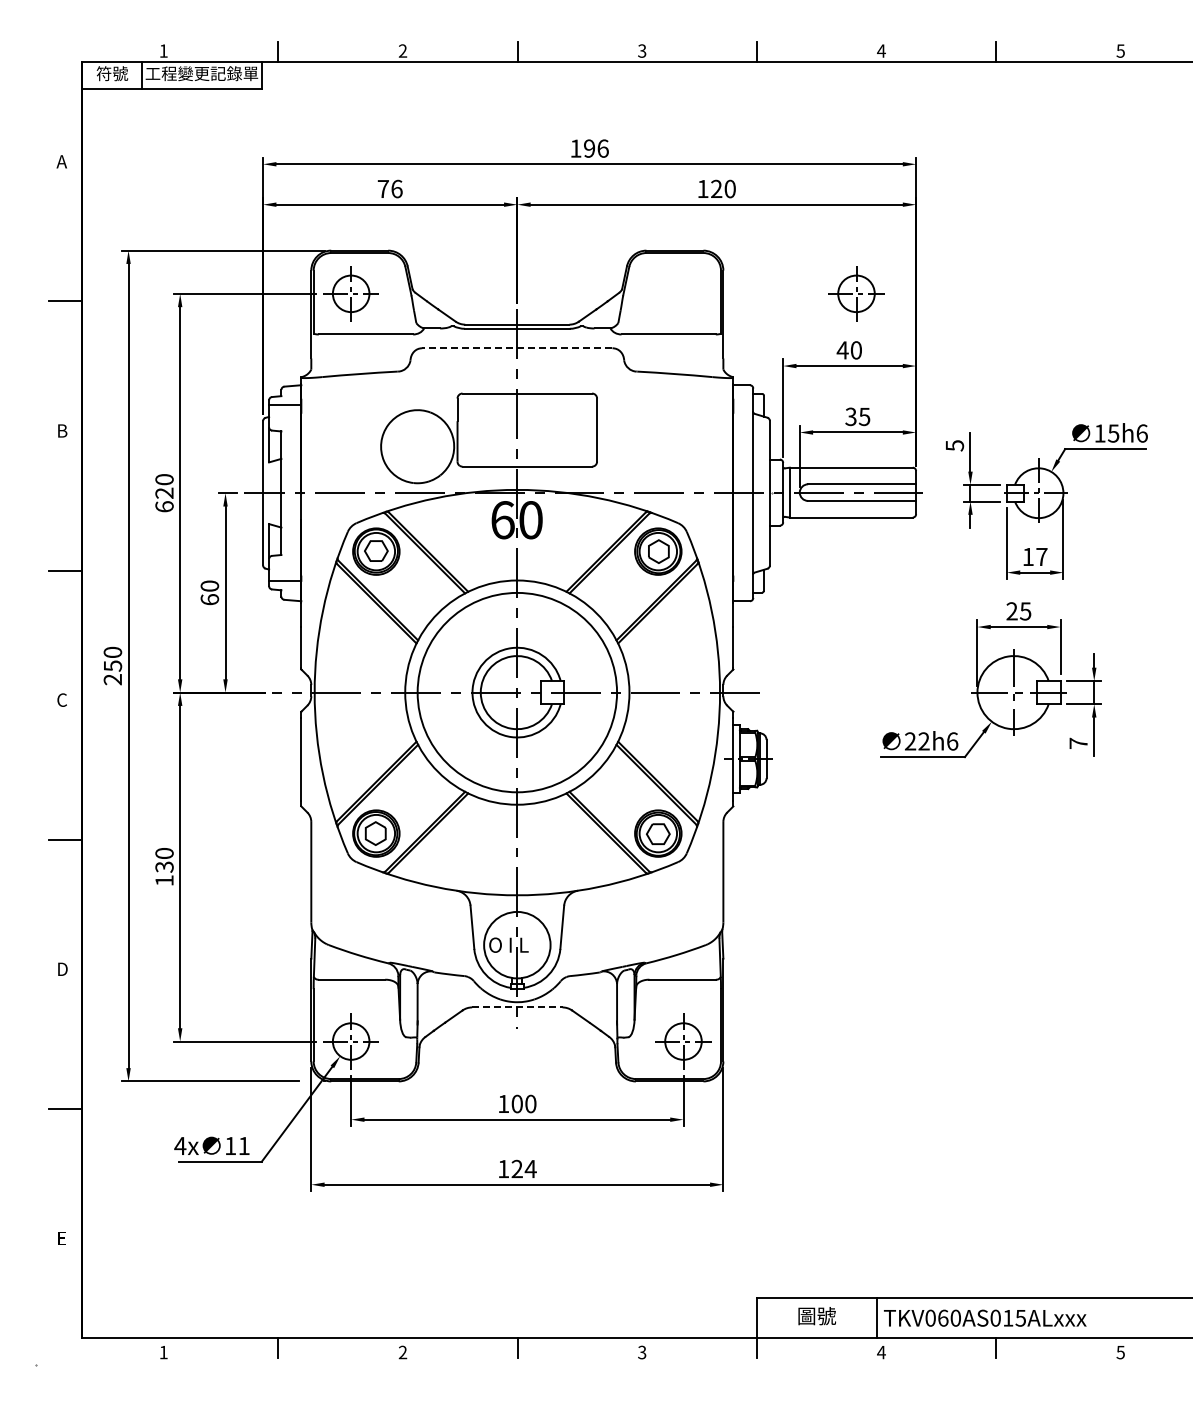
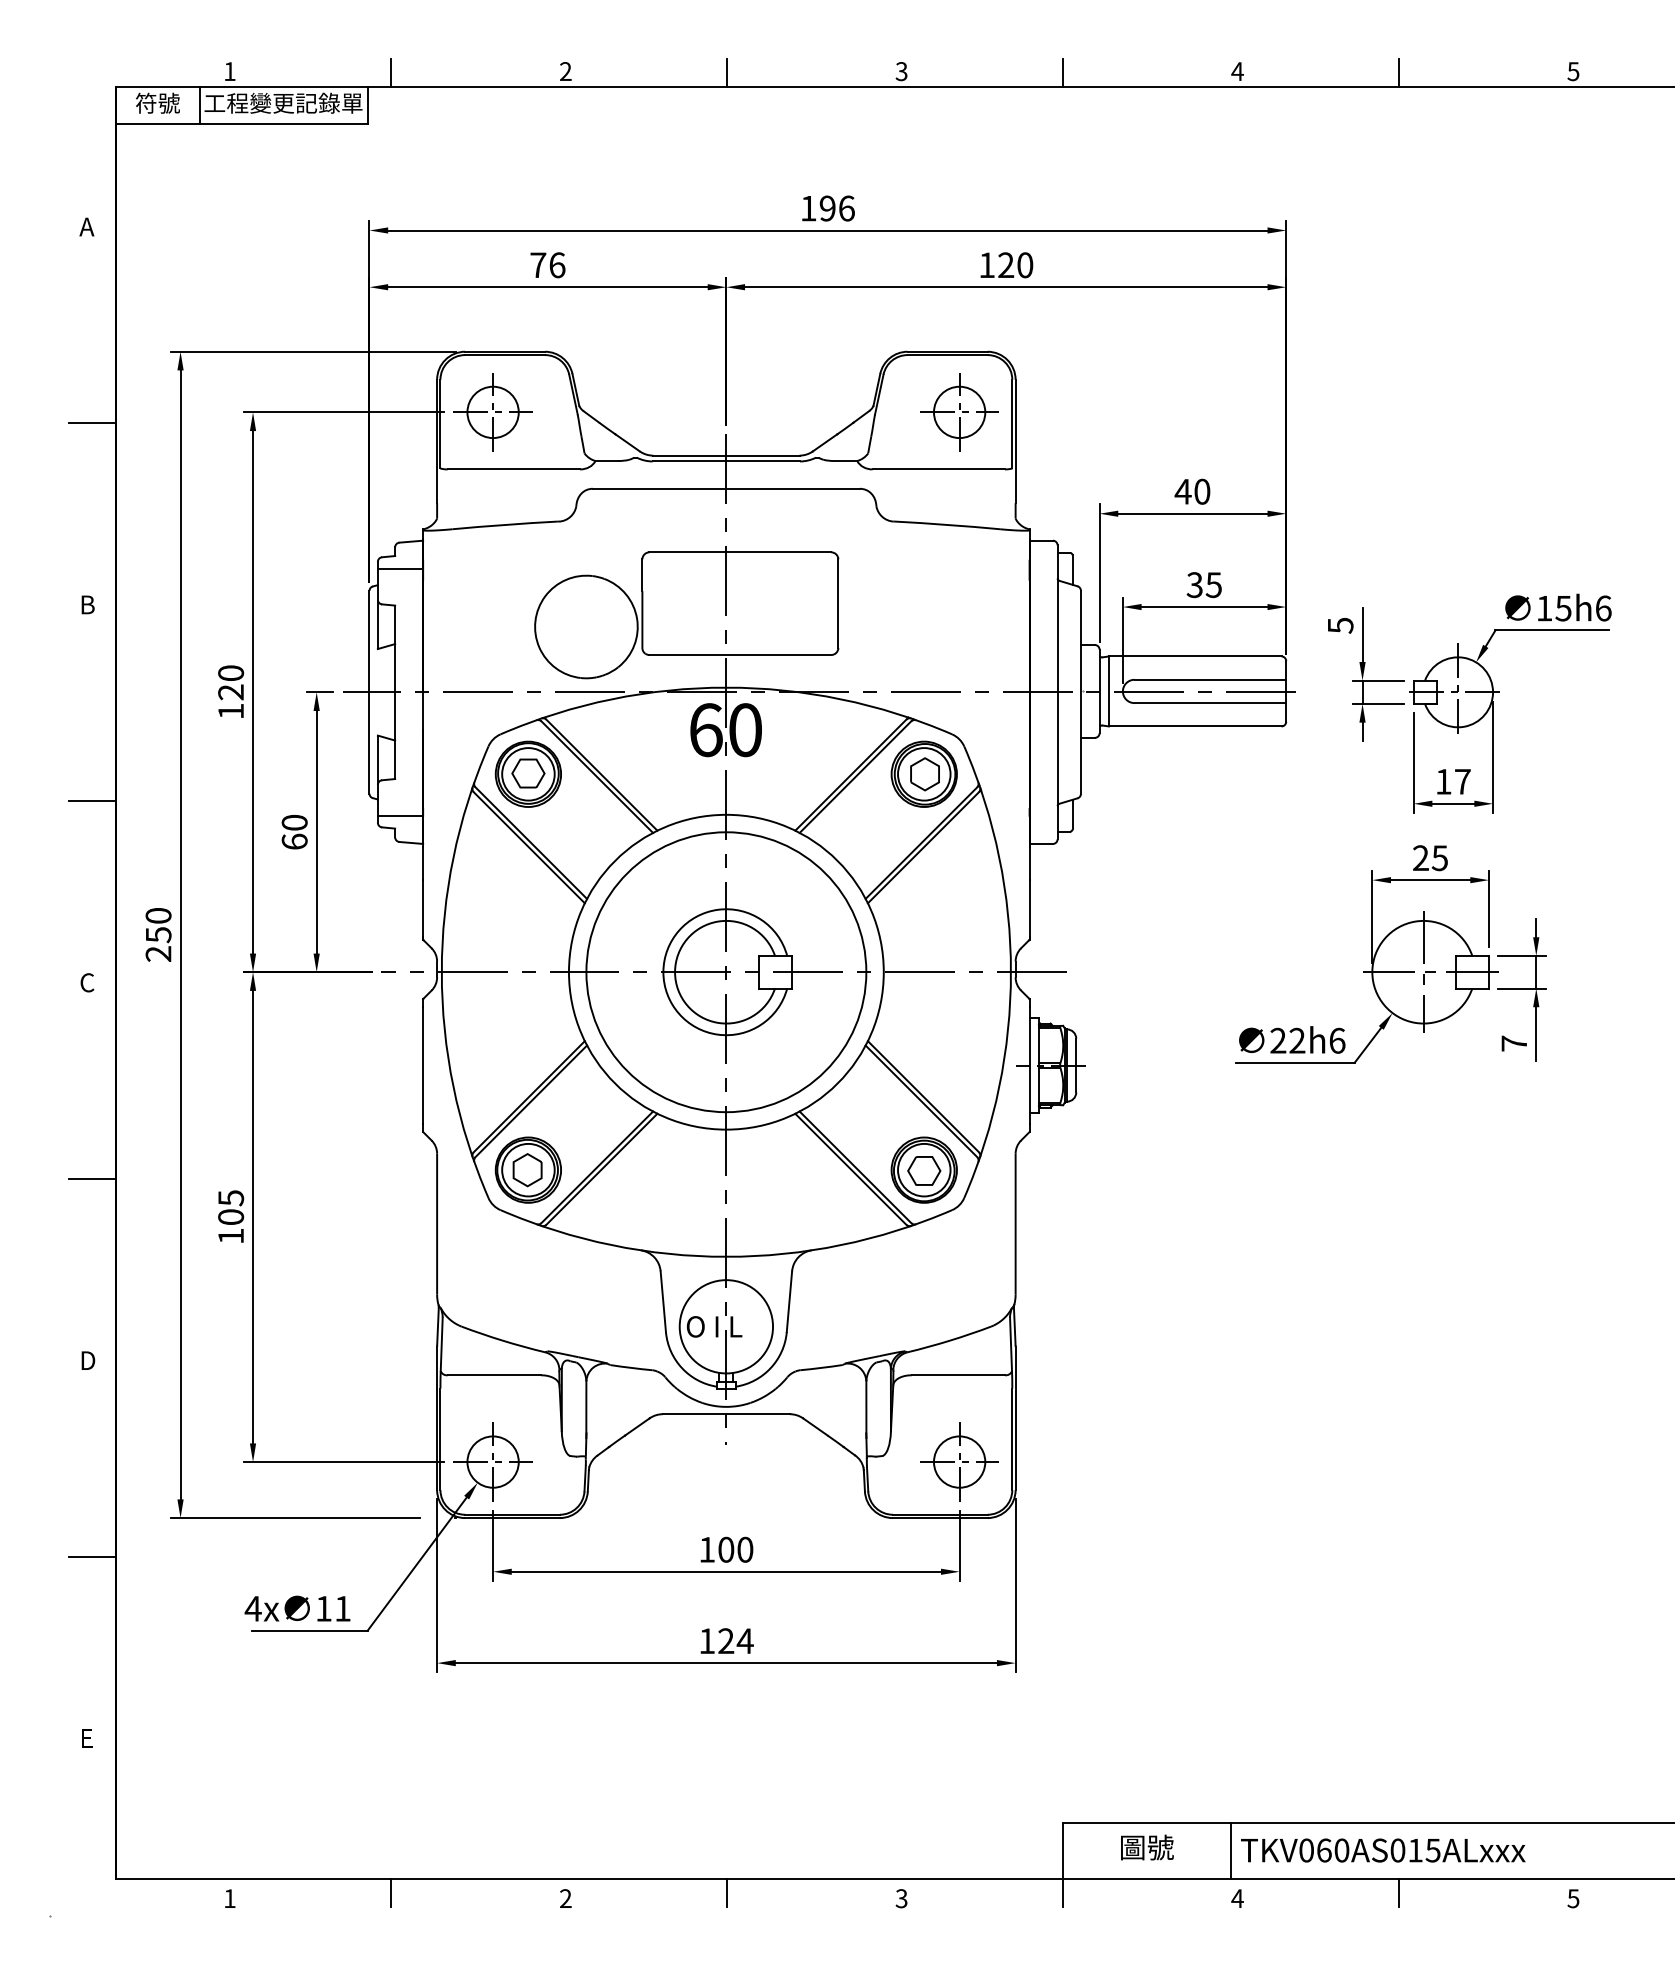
part: (856, 293) -> (959, 411), moved
line: (516, 348) -> (725, 489), dashed -> solid
text: (164, 506) -> (231, 710), 620 -> 120
text: (164, 860) -> (231, 1207), 130 -> 105
line: (517, 1007) -> (726, 1414), dashed -> solid

